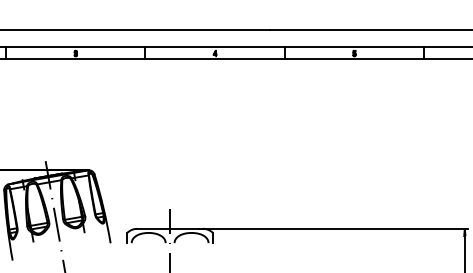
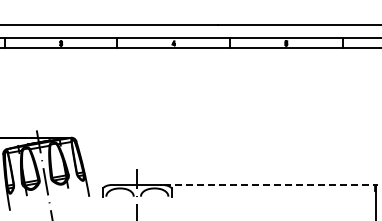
line: (334, 229) -> (270, 185), solid -> dashed

